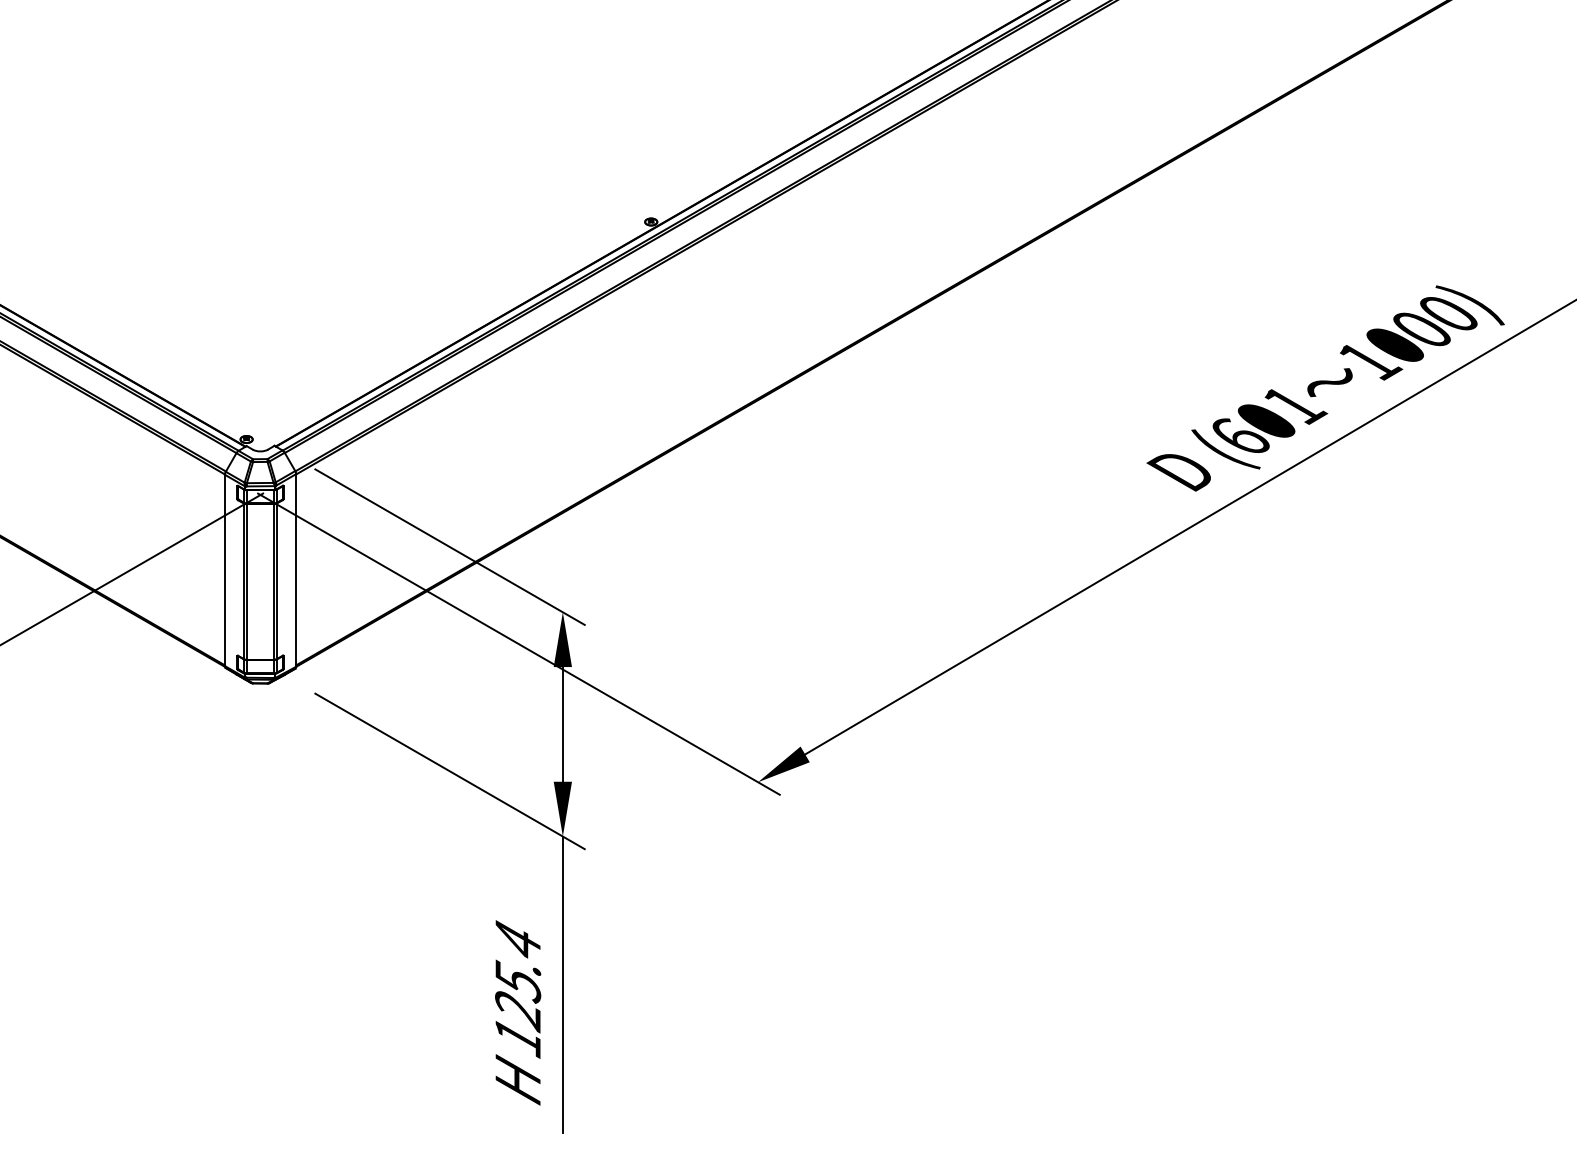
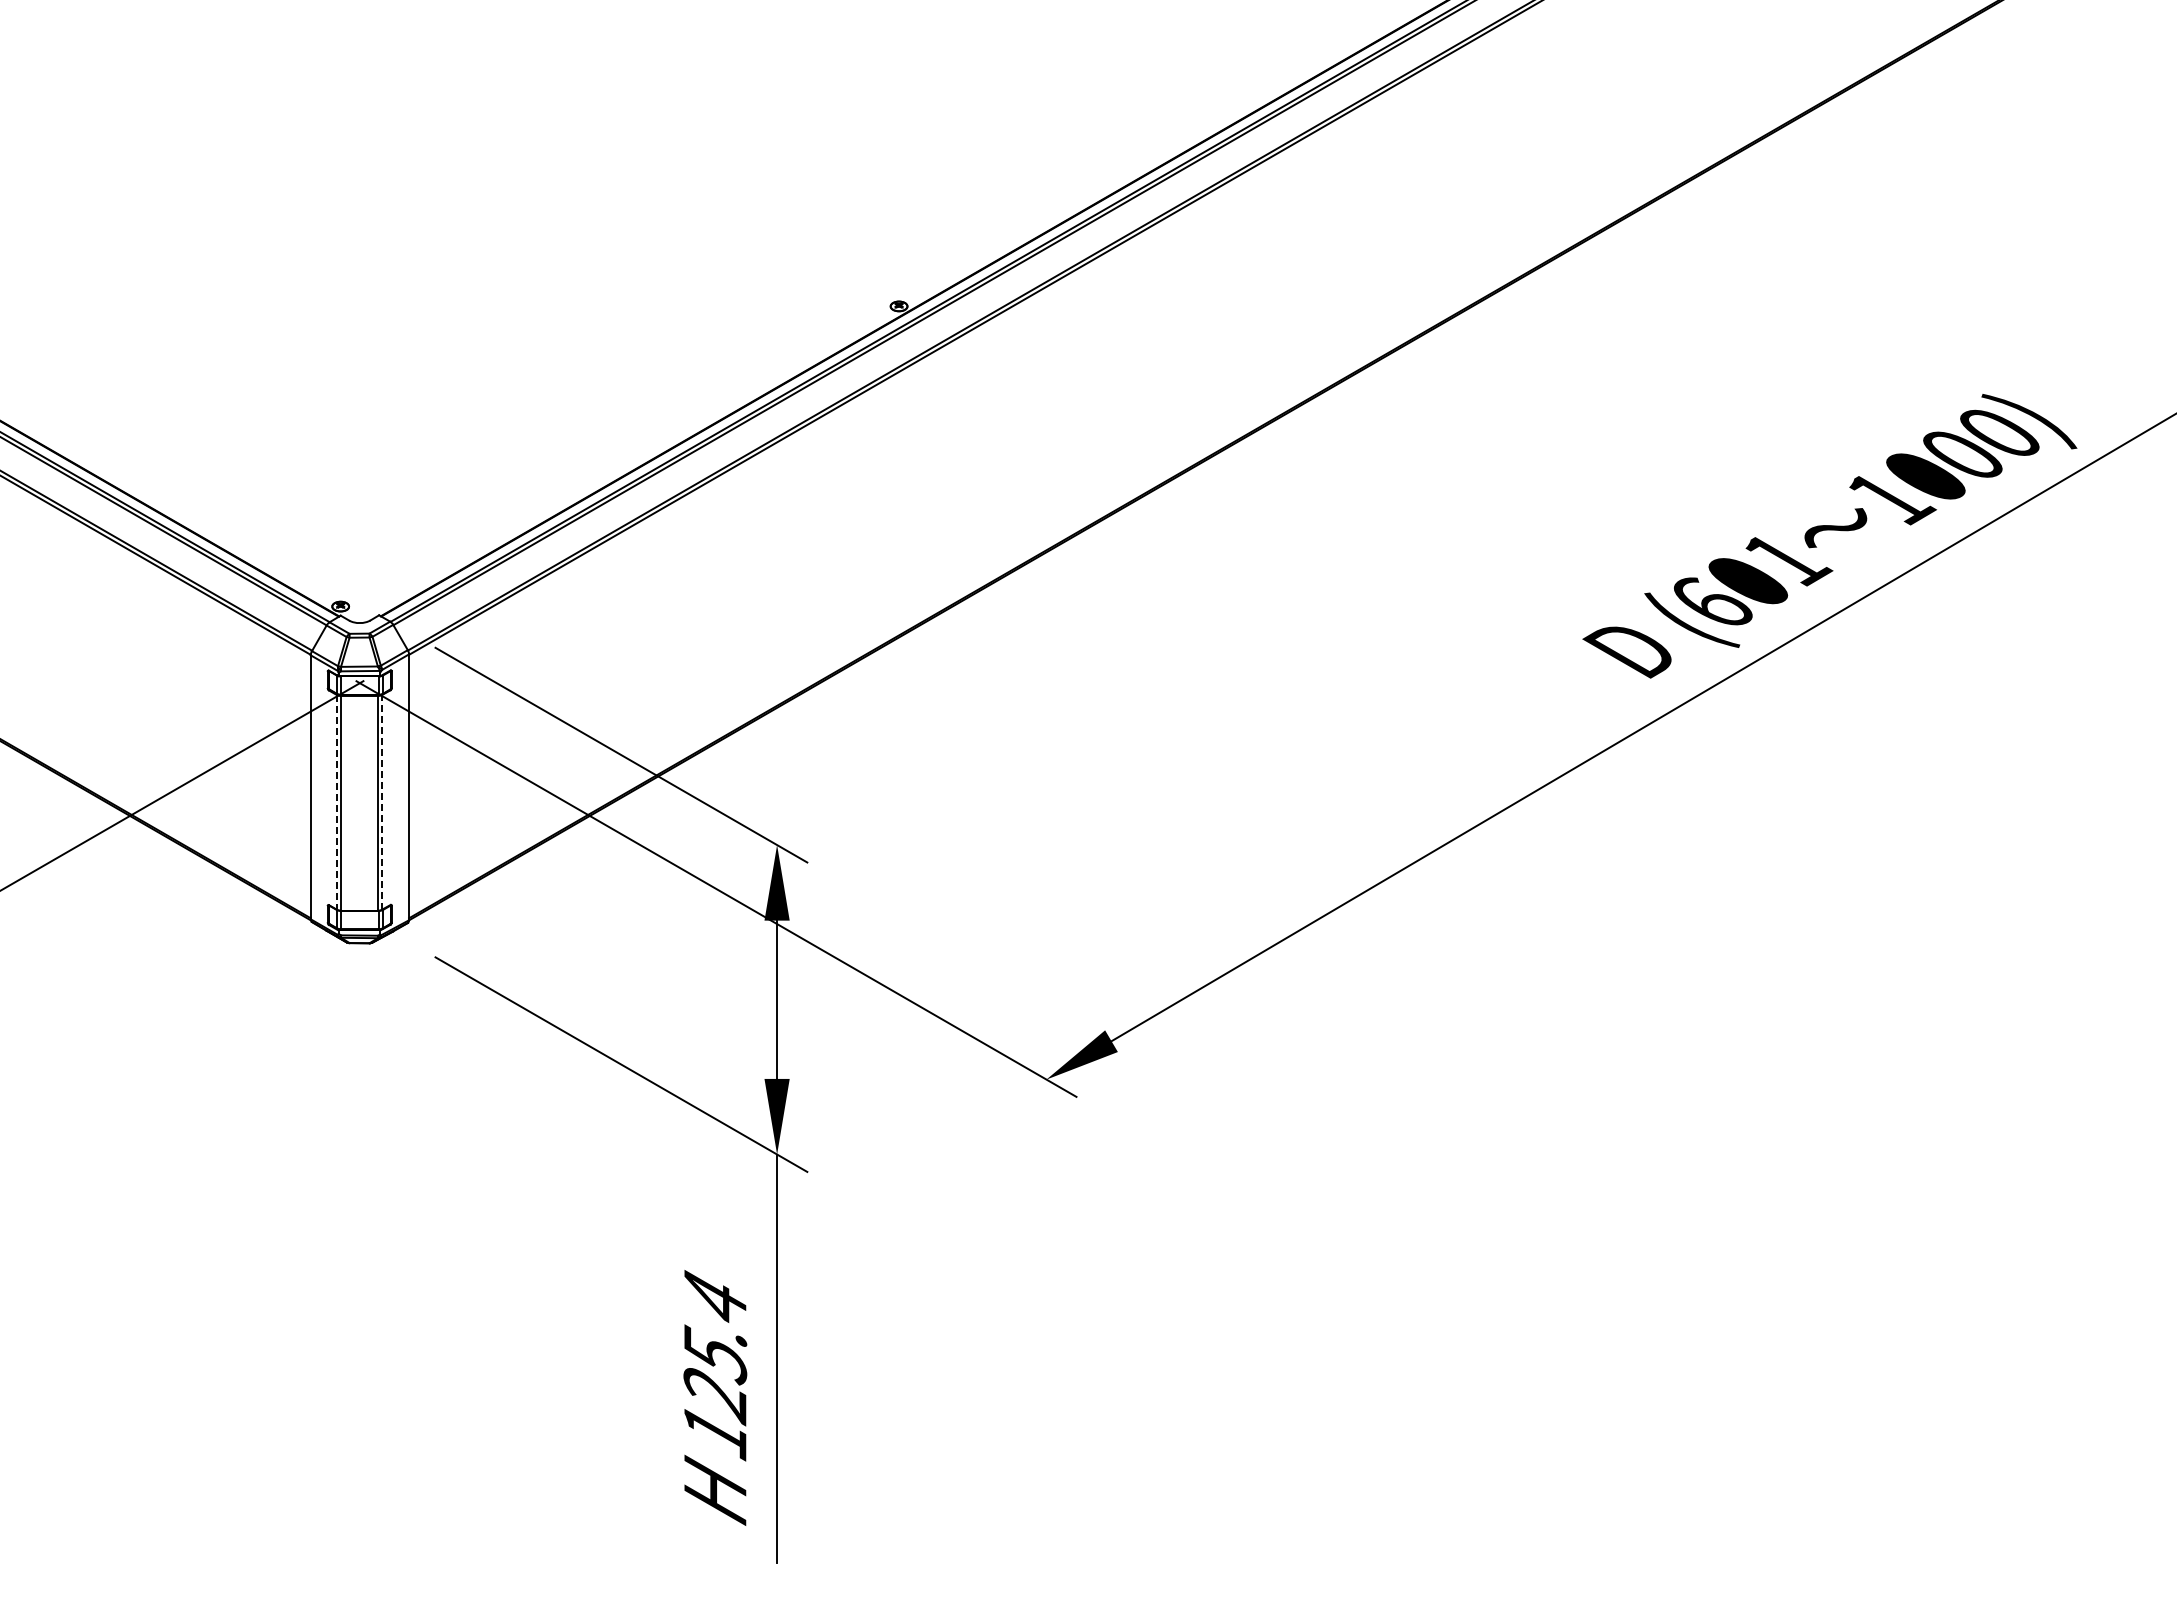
line: (276, 580) -> (382, 801), solid -> dashed
line: (243, 581) -> (336, 802), solid -> dashed

